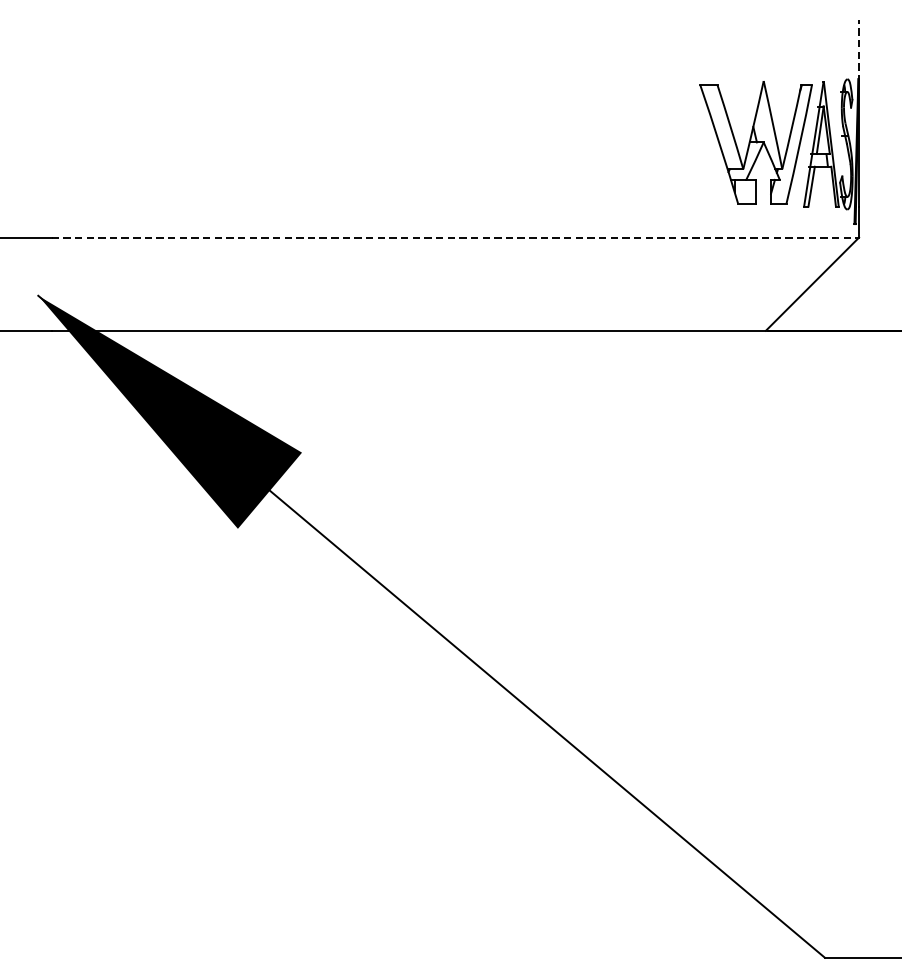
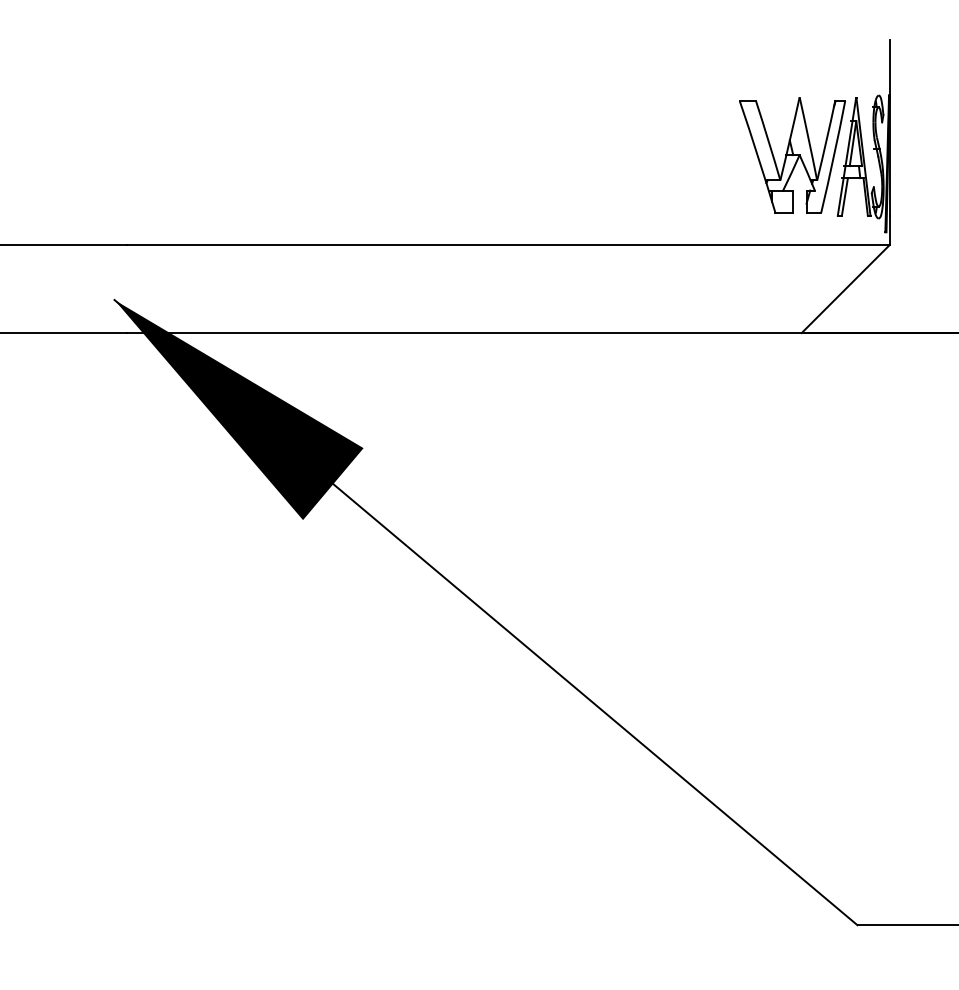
line: (858, 50) -> (889, 68), dashed -> solid
line: (455, 238) -> (508, 245), dashed -> solid

